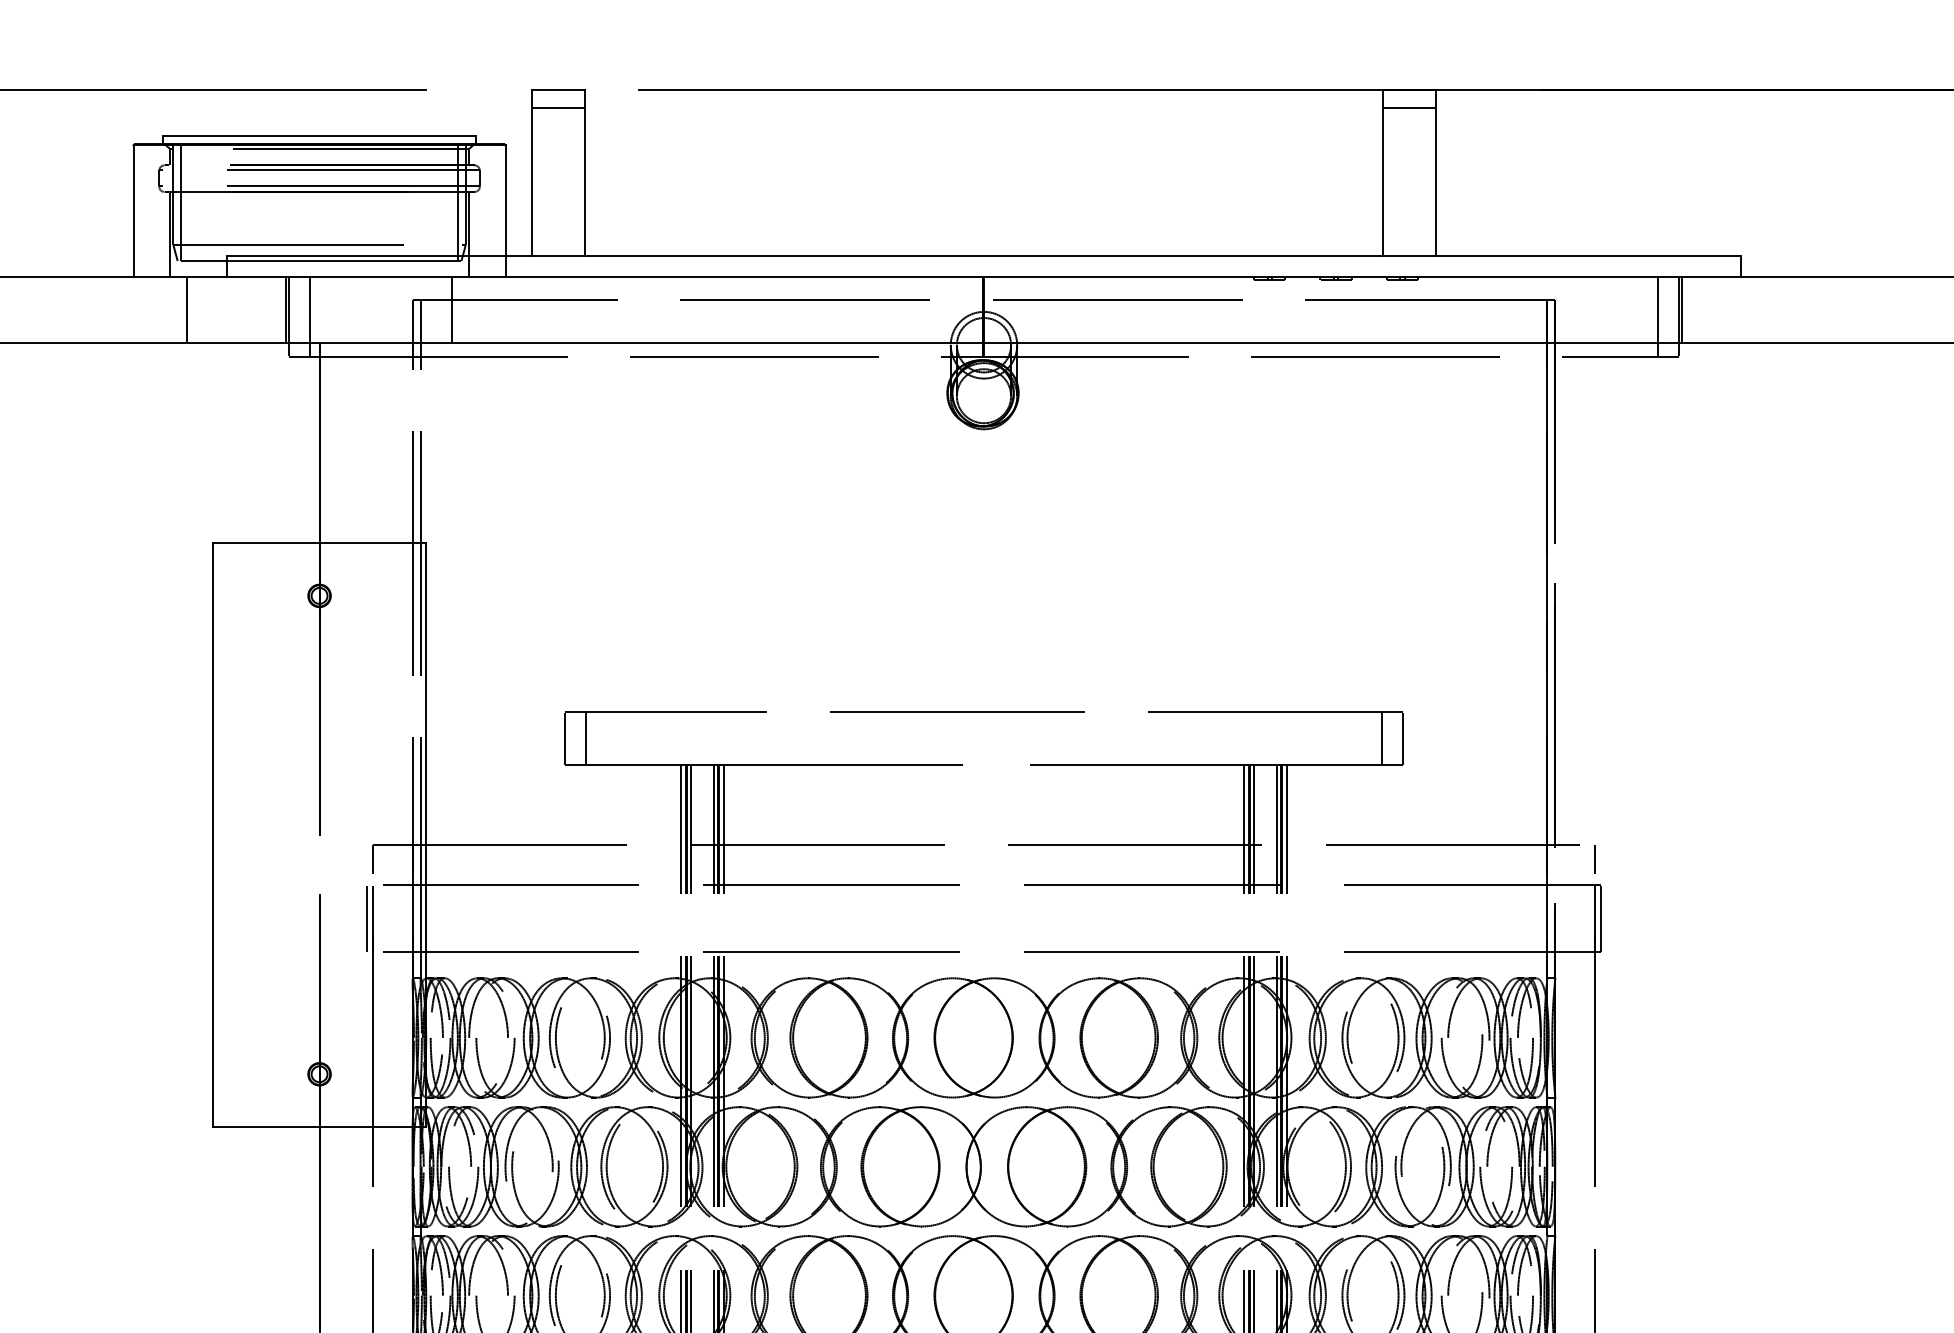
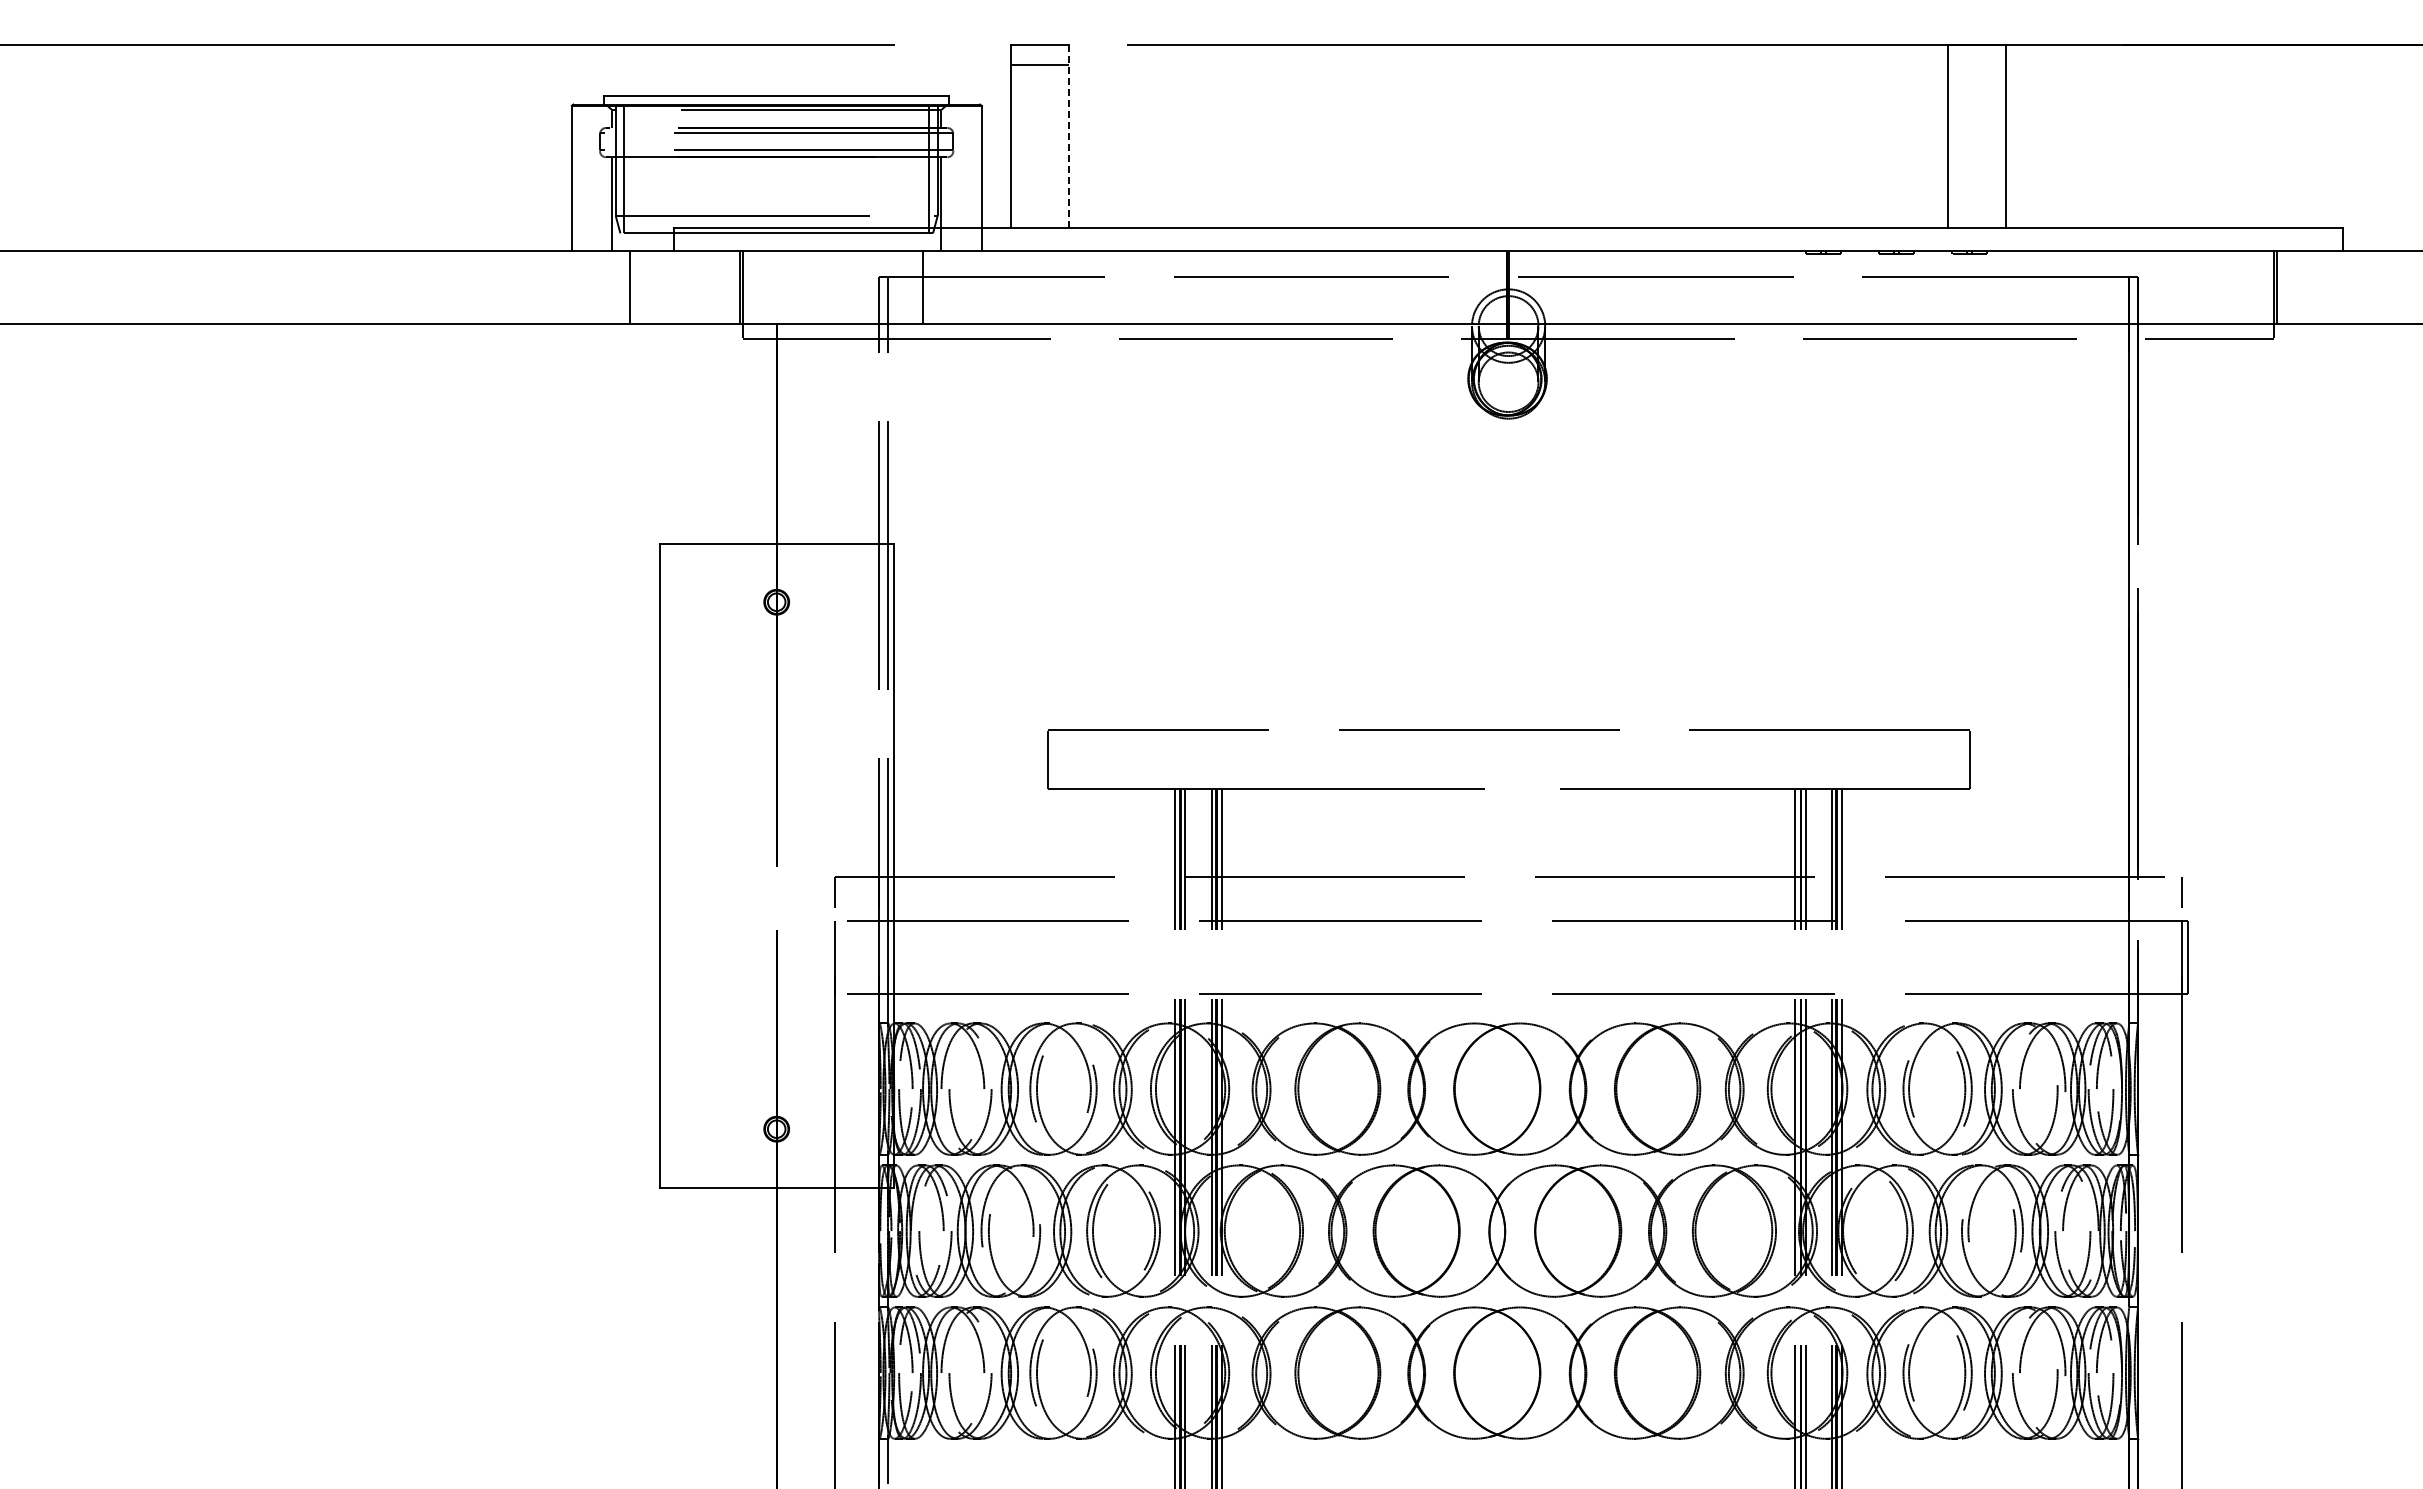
line: (1408, 108) -> (1976, 65), removed
line: (585, 172) -> (1069, 135), solid -> dashed
line: (310, 316) -> (766, 294), removed
line: (1657, 316) -> (2250, 294), removed
line: (586, 738) -> (1070, 759), removed
line: (1382, 738) -> (1947, 759), removed
line: (367, 917) -> (829, 956), removed

